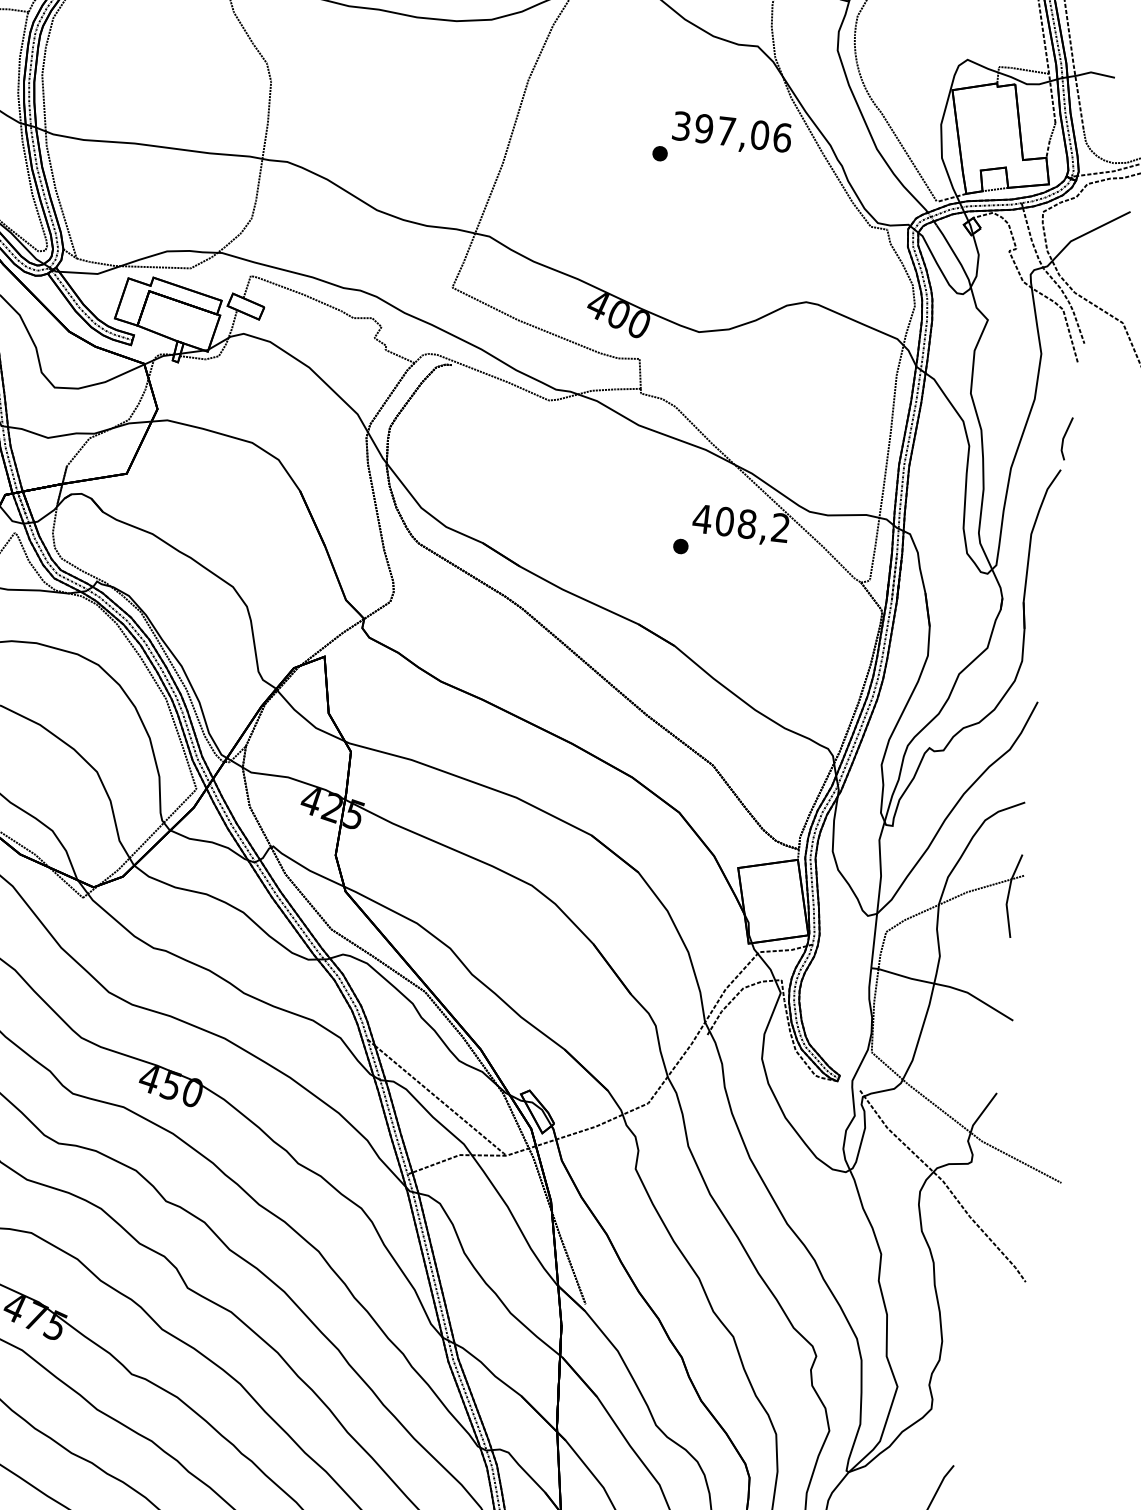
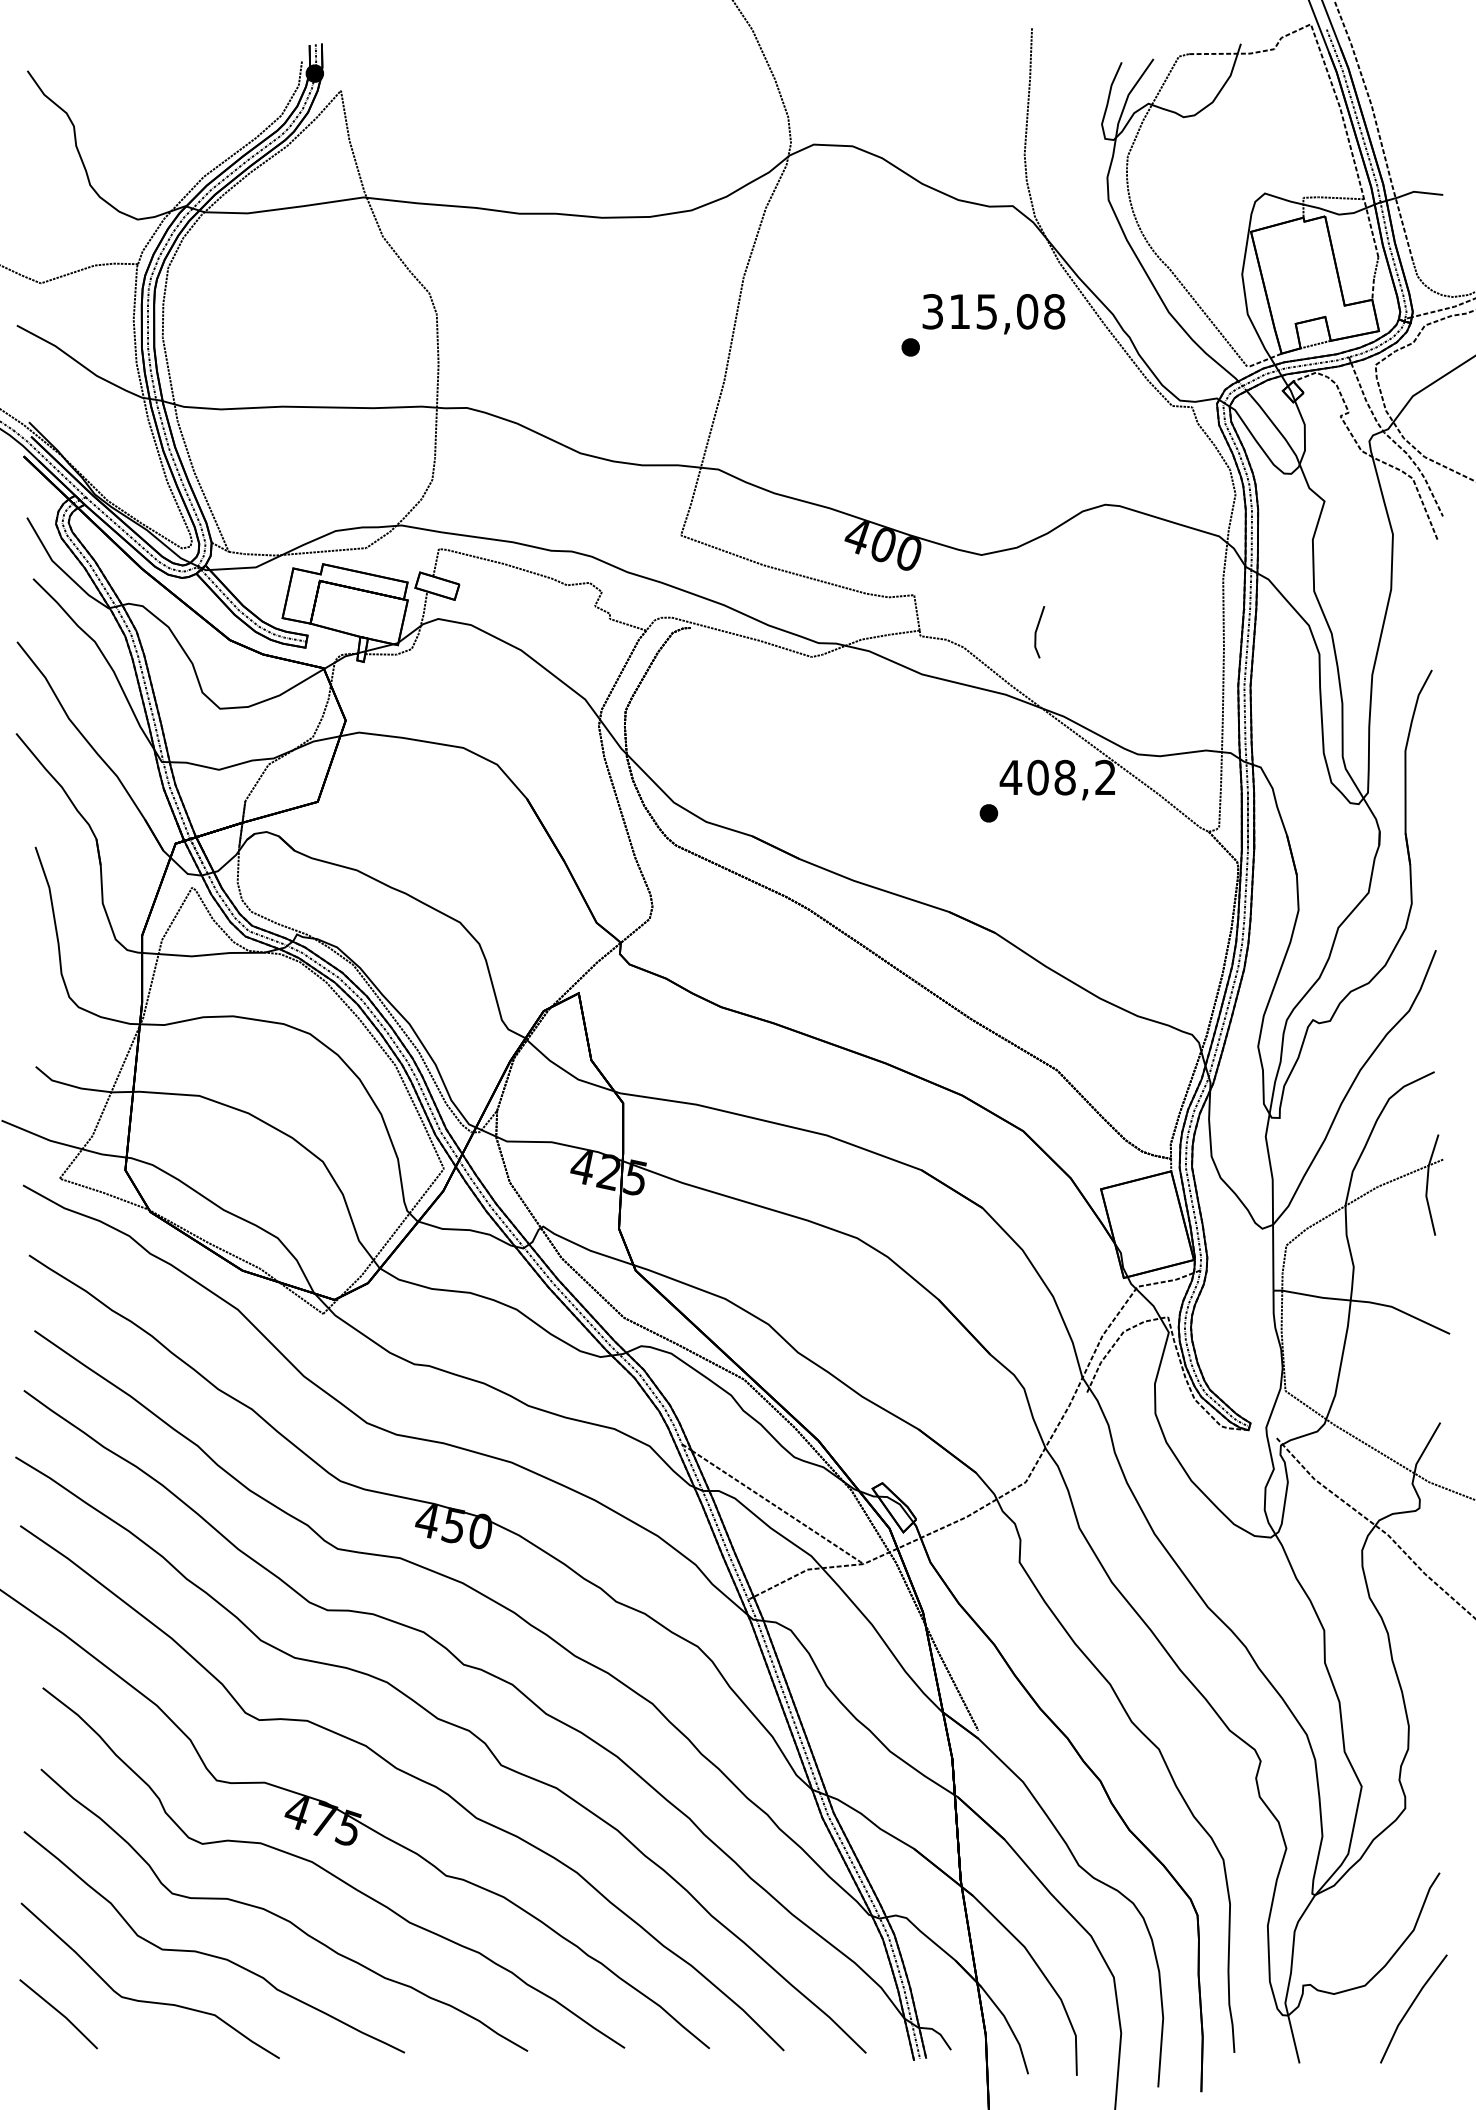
text: (743, 133) -> (1007, 311), 397,06 -> 315,08
line: (1065, 437) -> (1037, 630), moved

